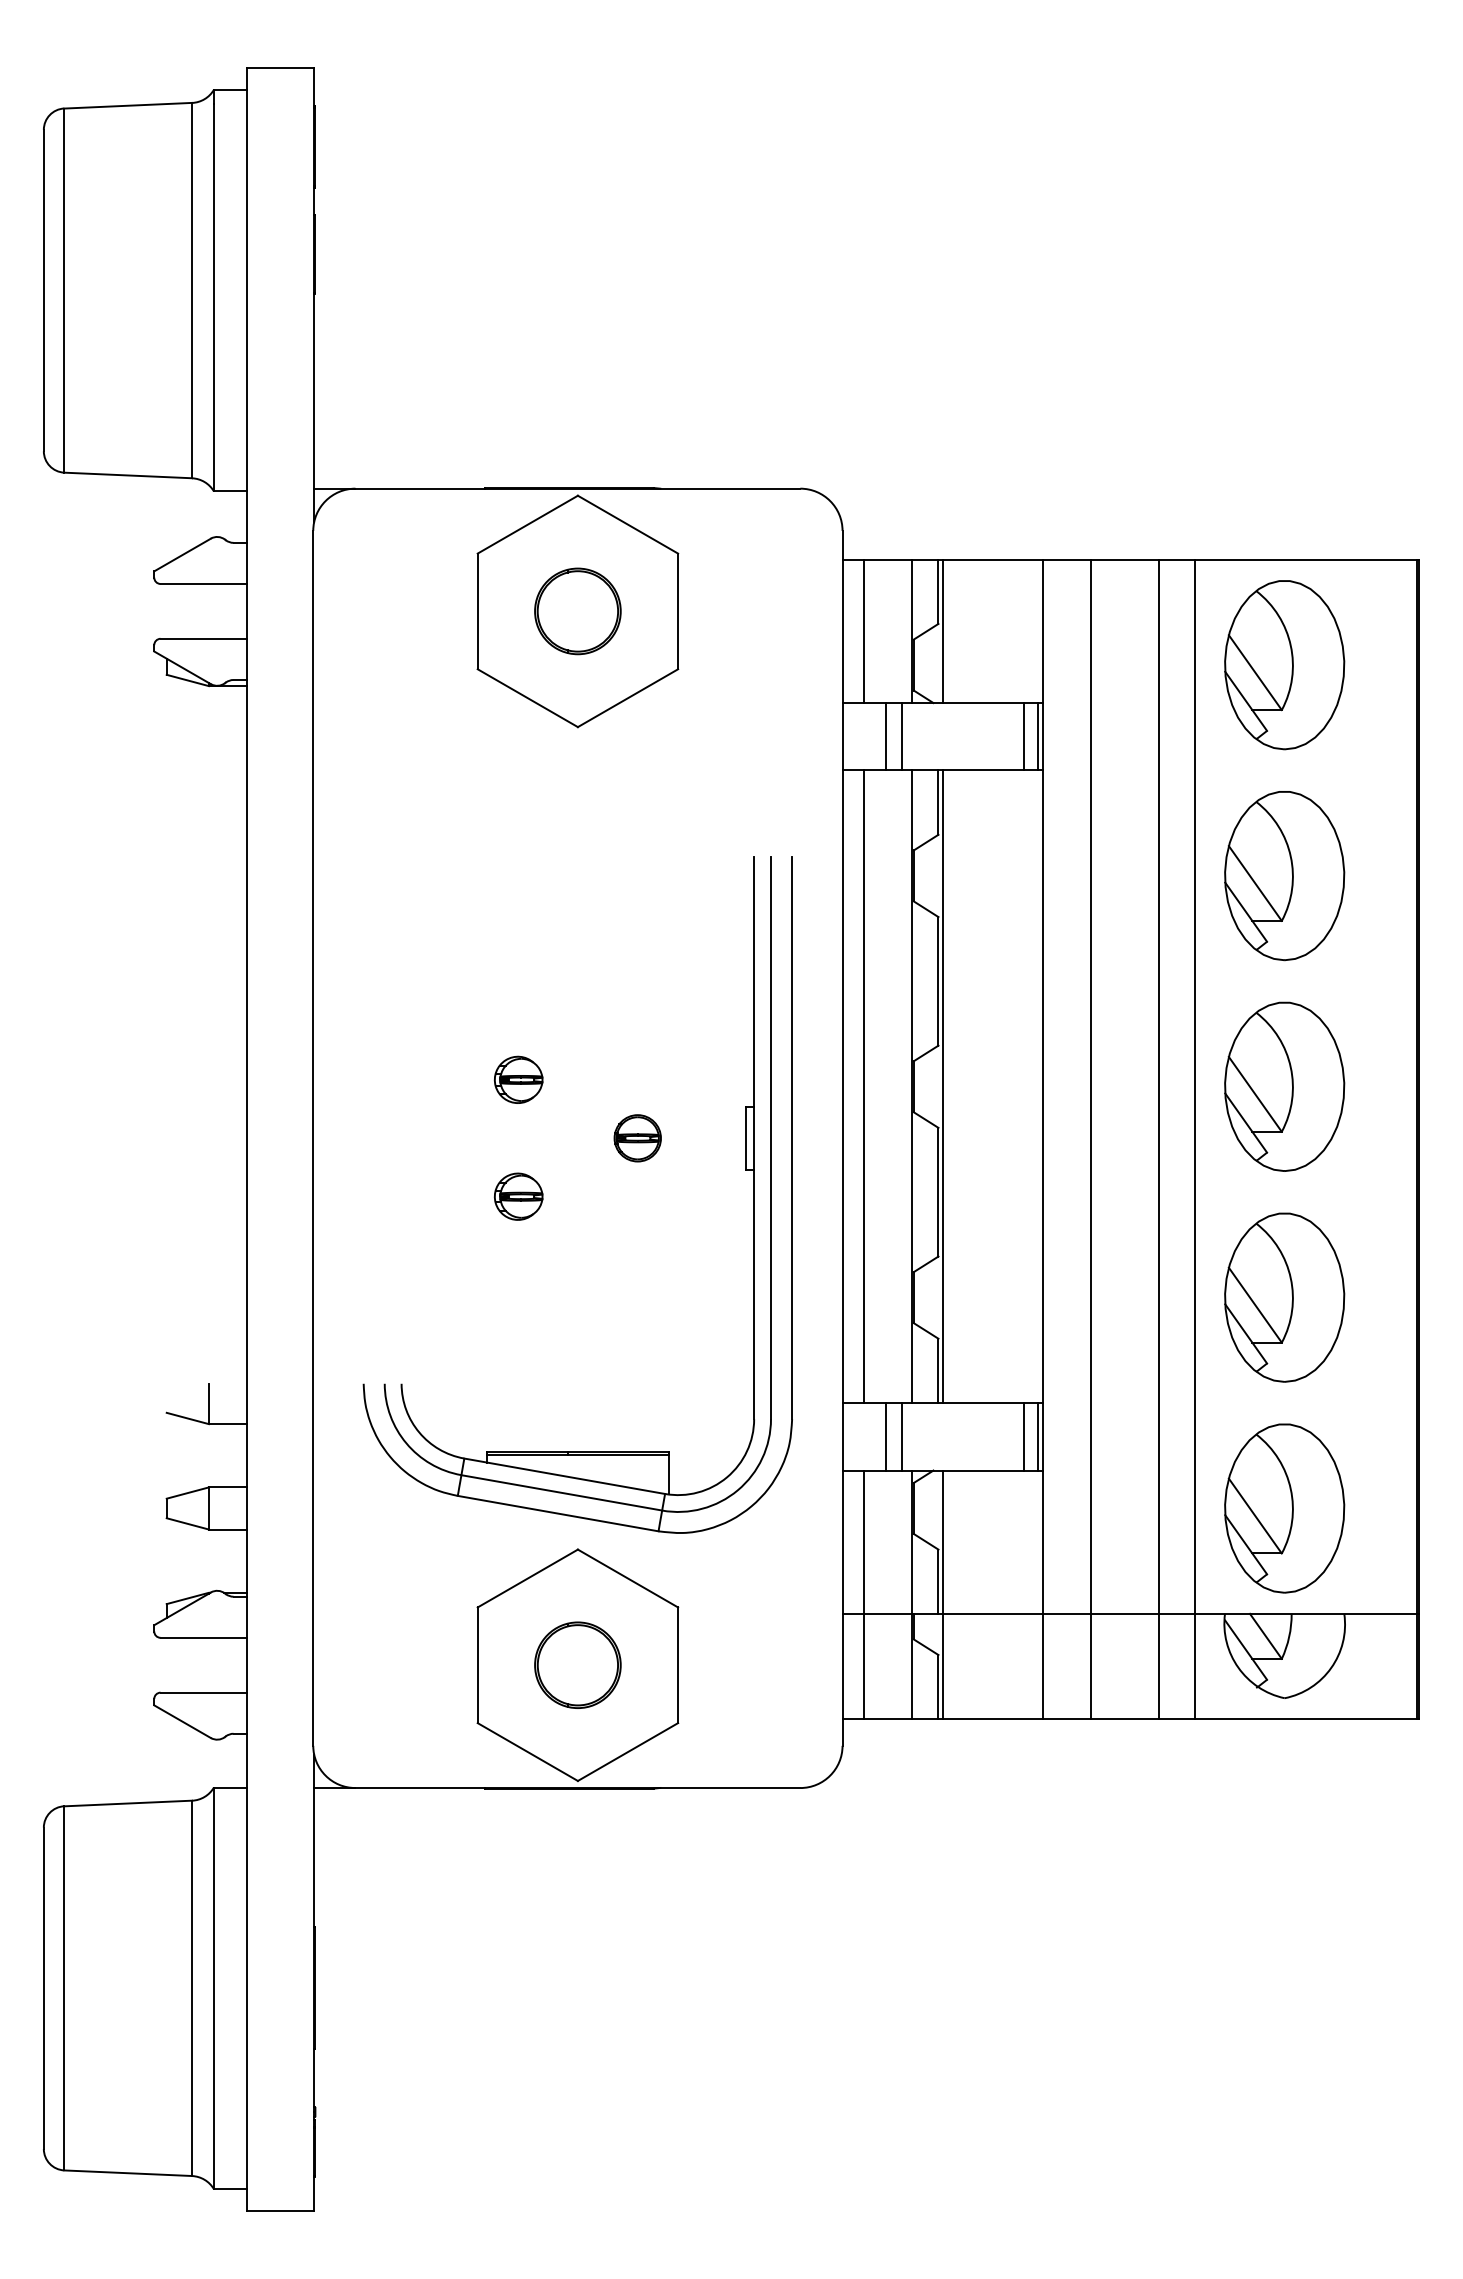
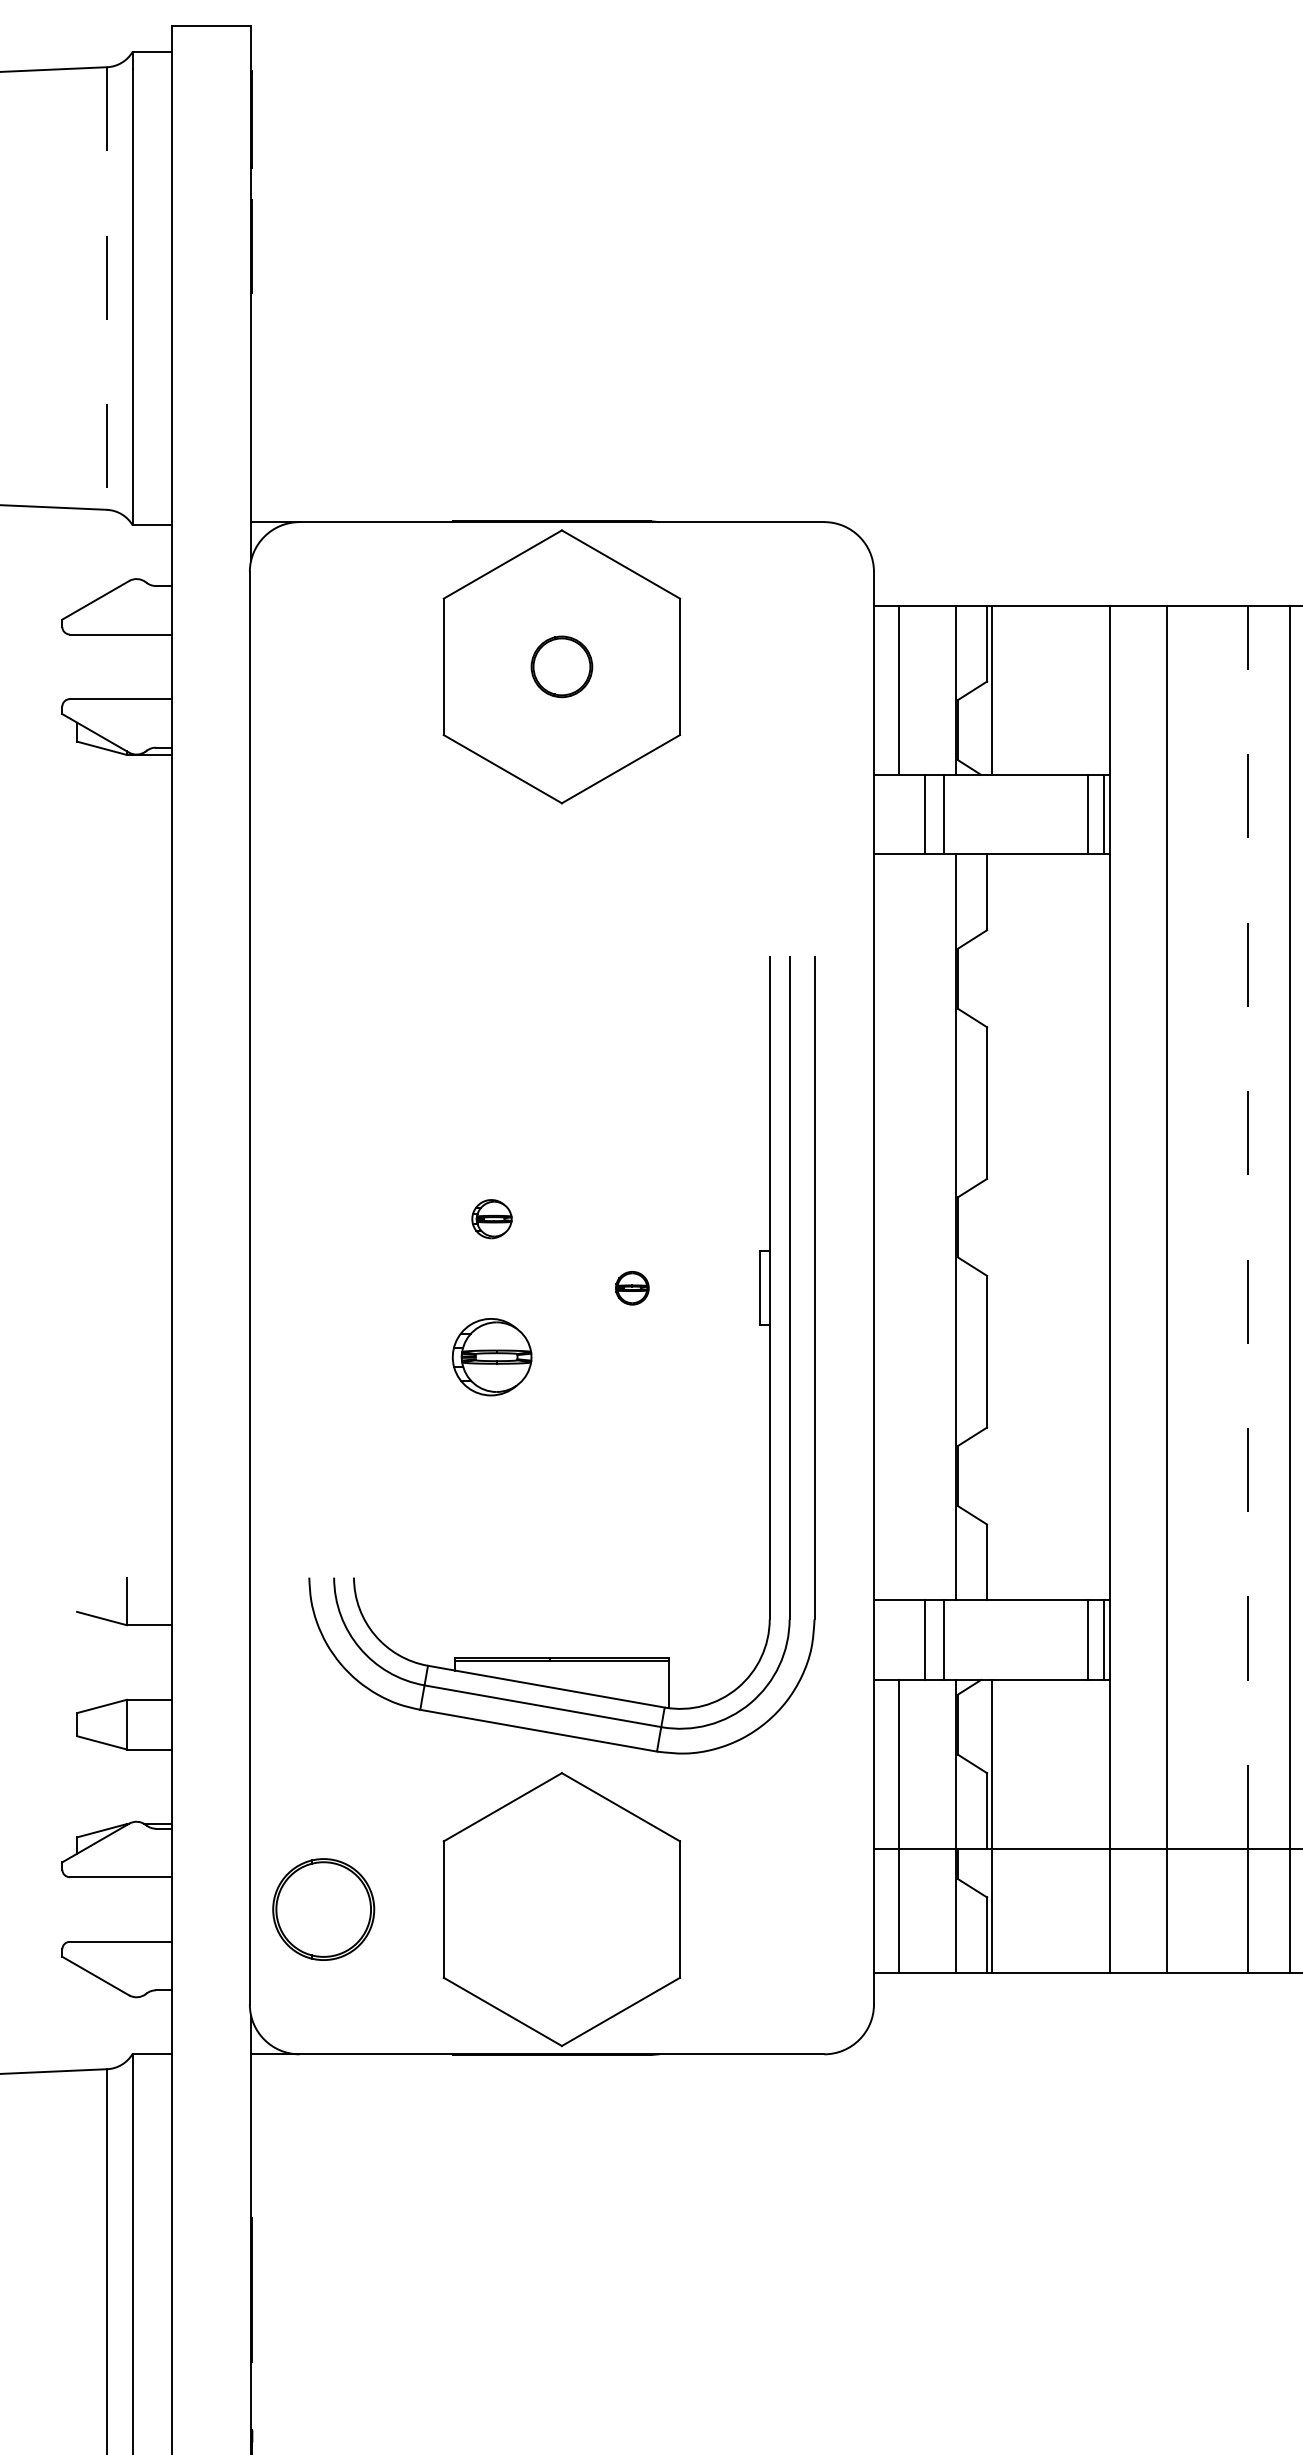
line: (192, 290) -> (107, 288), solid -> dashed
part: (577, 611) -> (561, 666), size x0.6
part: (518, 1079) -> (491, 1218), size x0.7
line: (863, 1086) -> (898, 1227), removed
line: (942, 1086) -> (991, 1227), removed
line: (1159, 1086) -> (1247, 1227), solid -> dashed
part: (637, 1138) -> (632, 1288), size x0.6
part: (518, 1196) -> (491, 1356), size x1.4
part: (577, 1664) -> (323, 1908), moved

